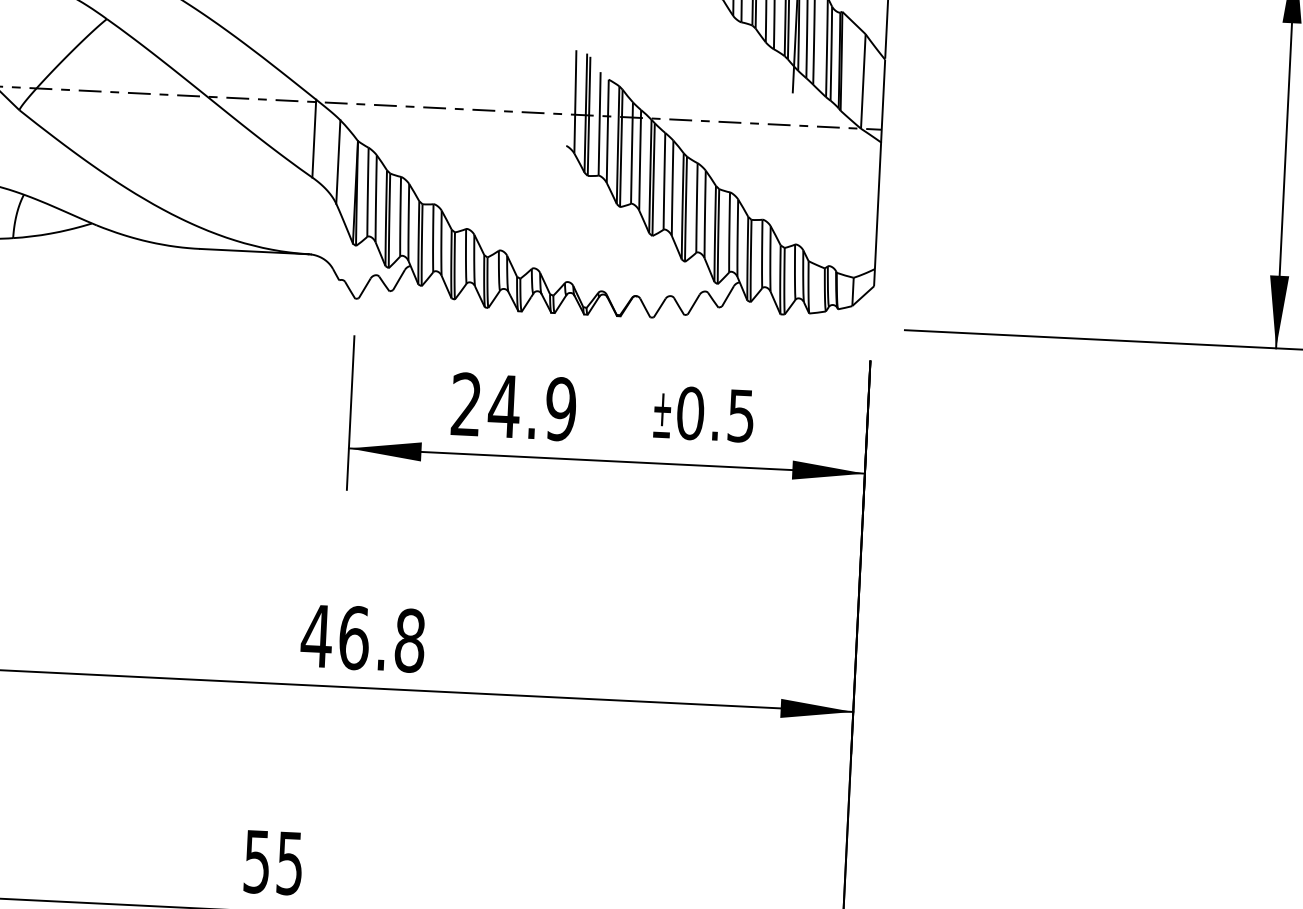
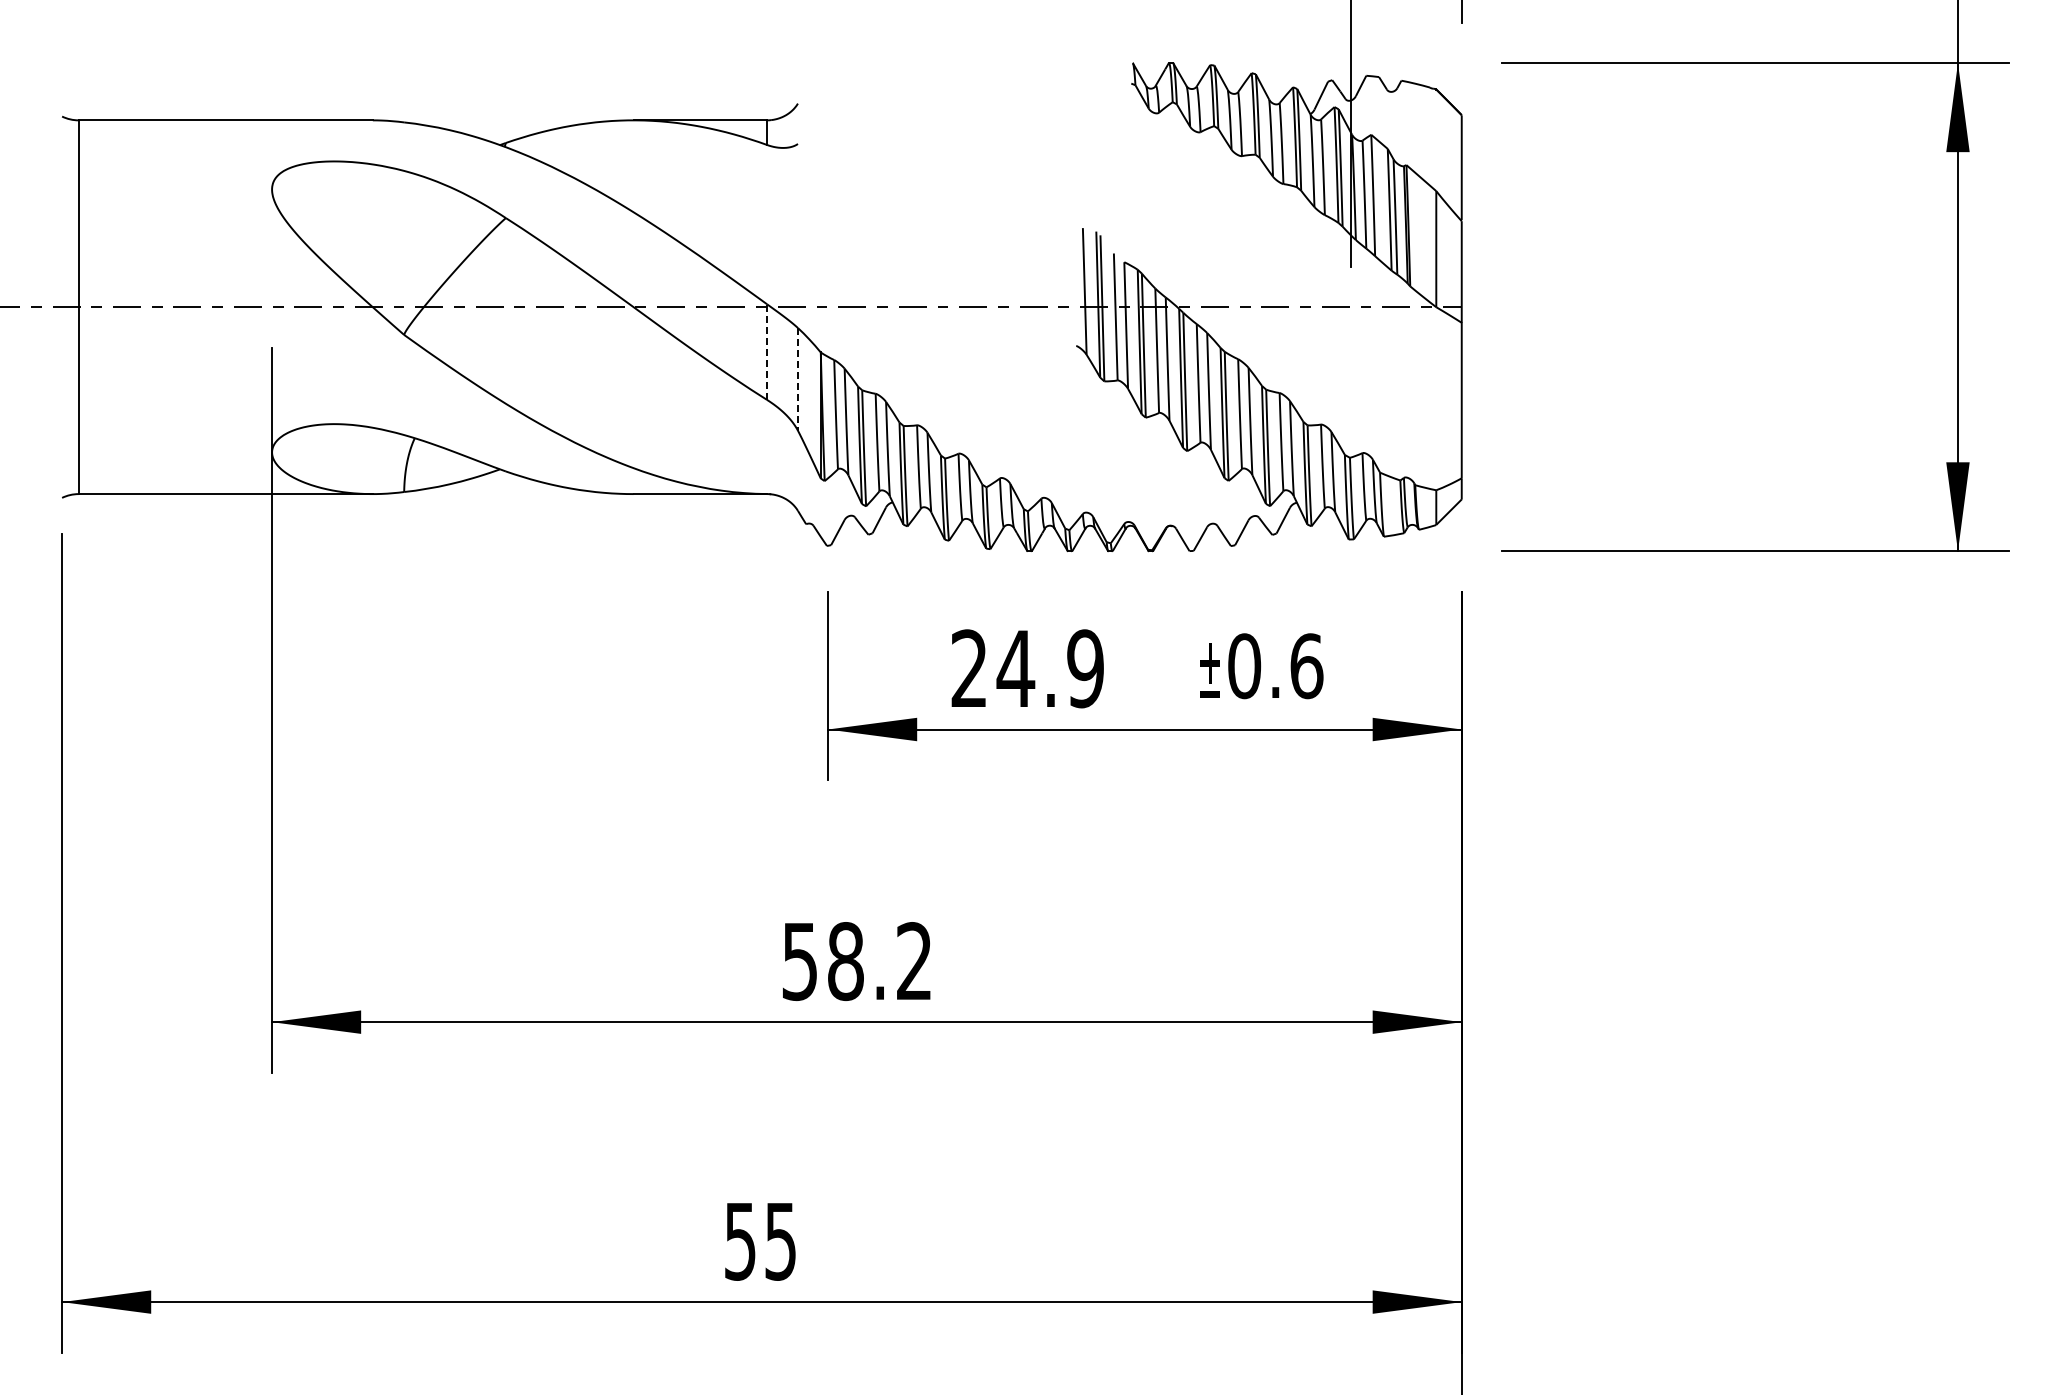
line: (314, 138) -> (767, 352), solid -> dashed
line: (337, 162) -> (797, 379), solid -> dashed
text: (741, 416) -> (1306, 666), 0.5 -> 0.6
text: (362, 638) -> (856, 961), 46.8 -> 58.2

